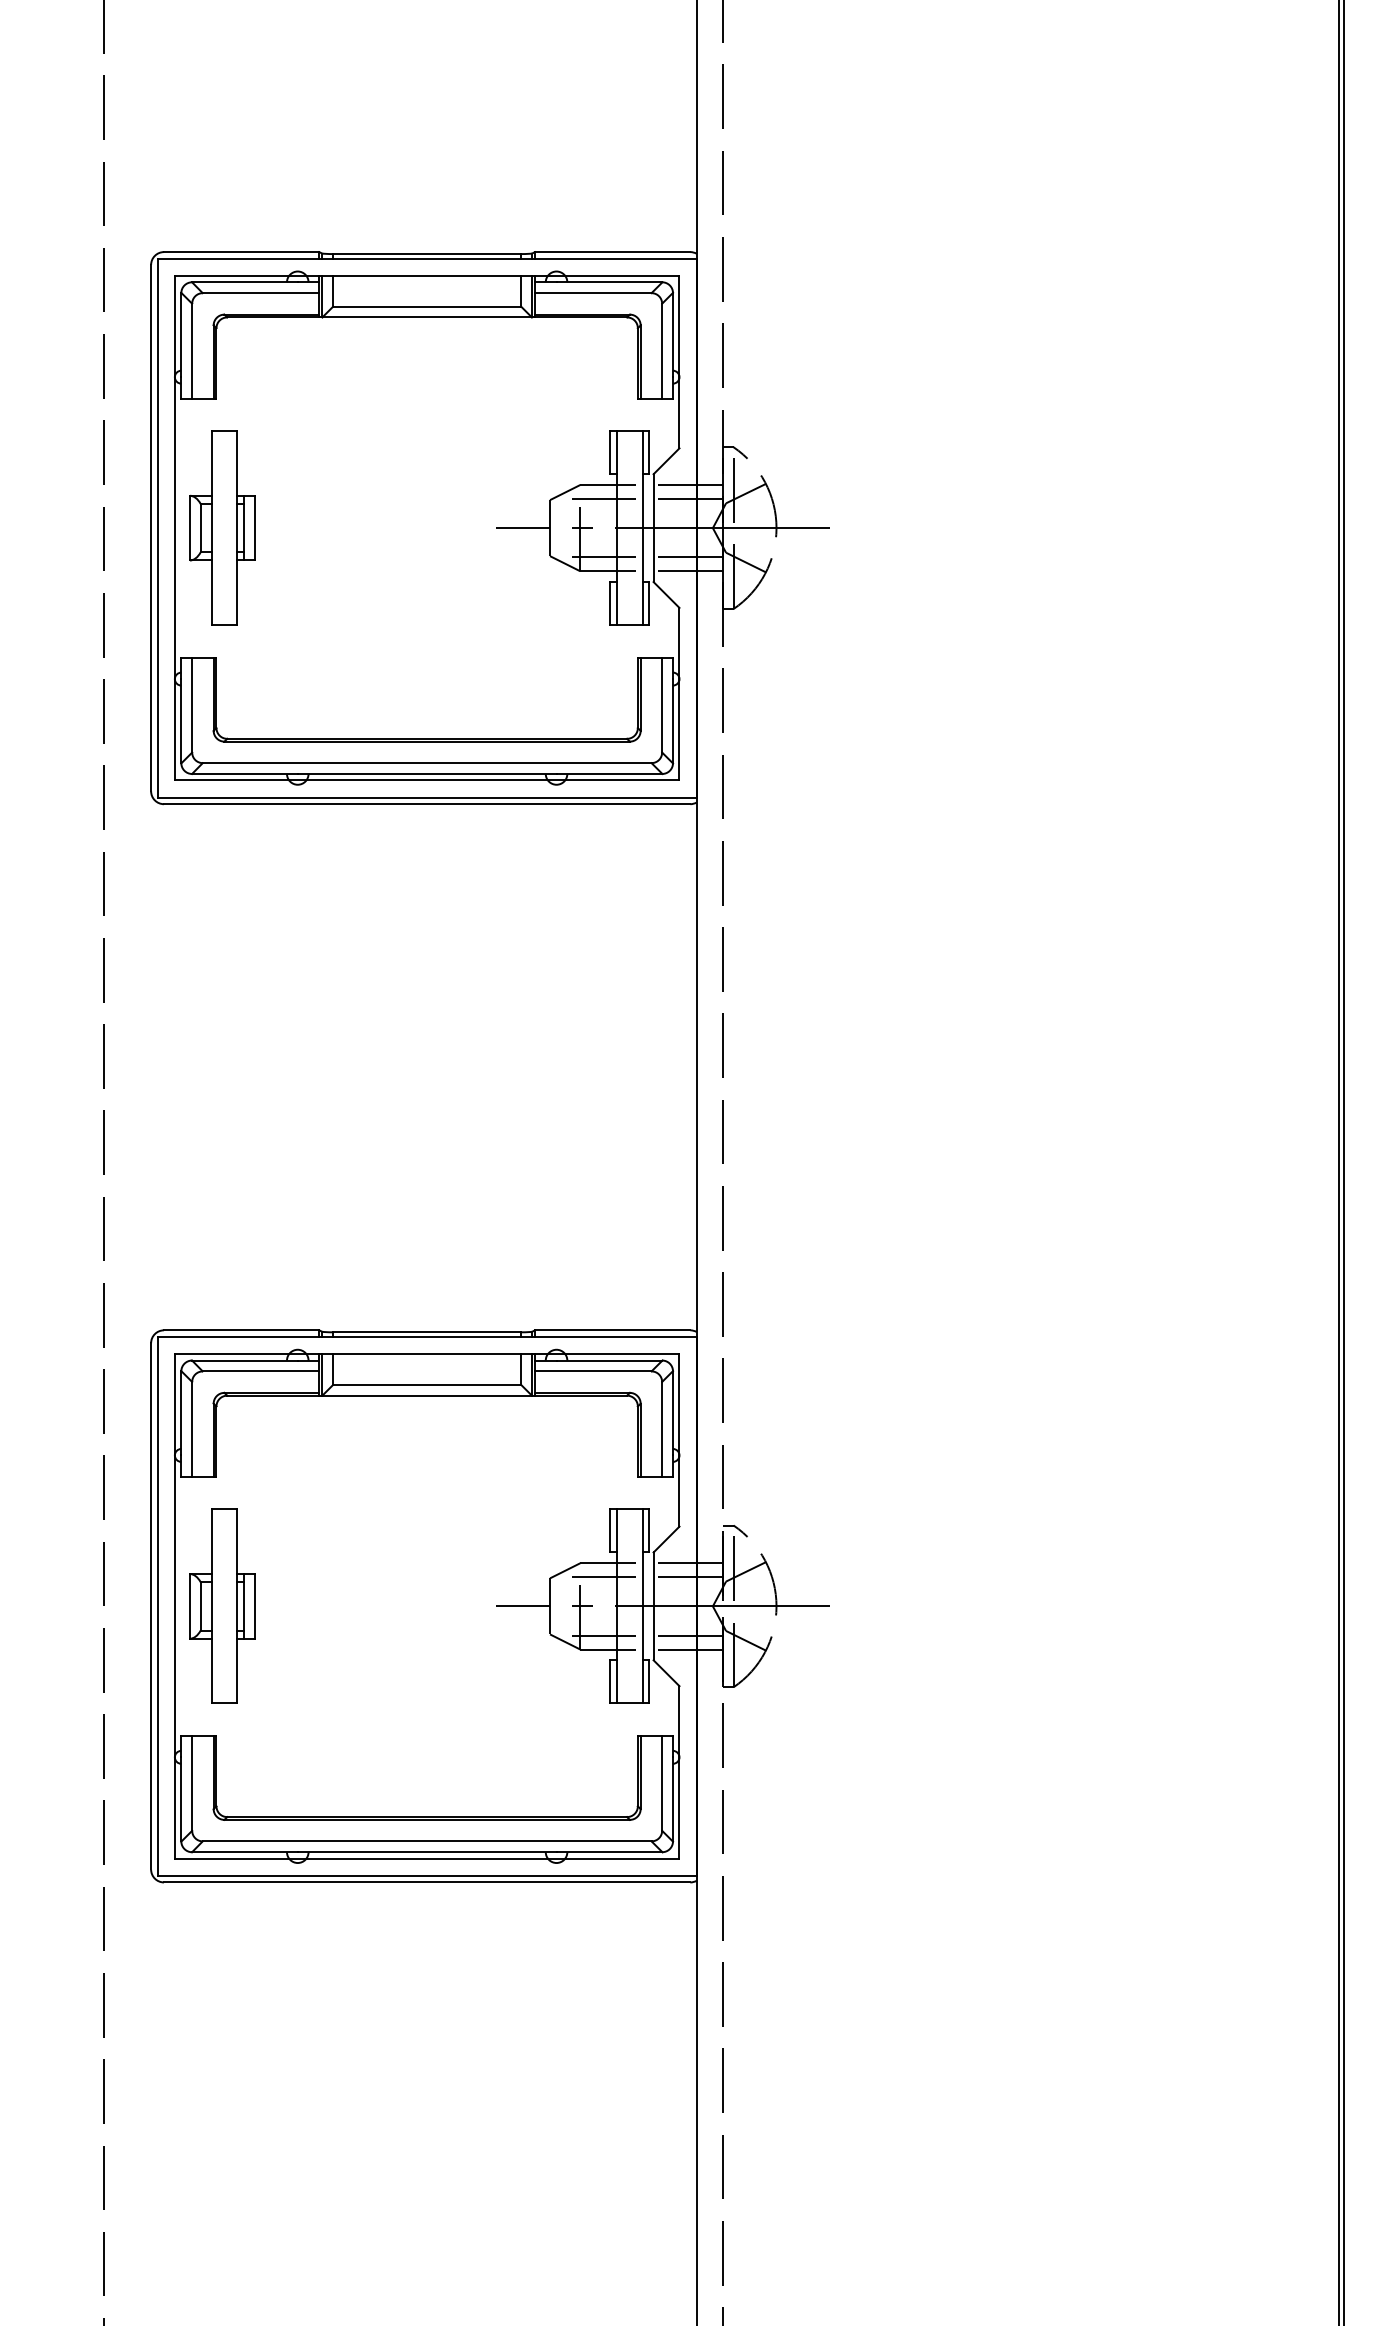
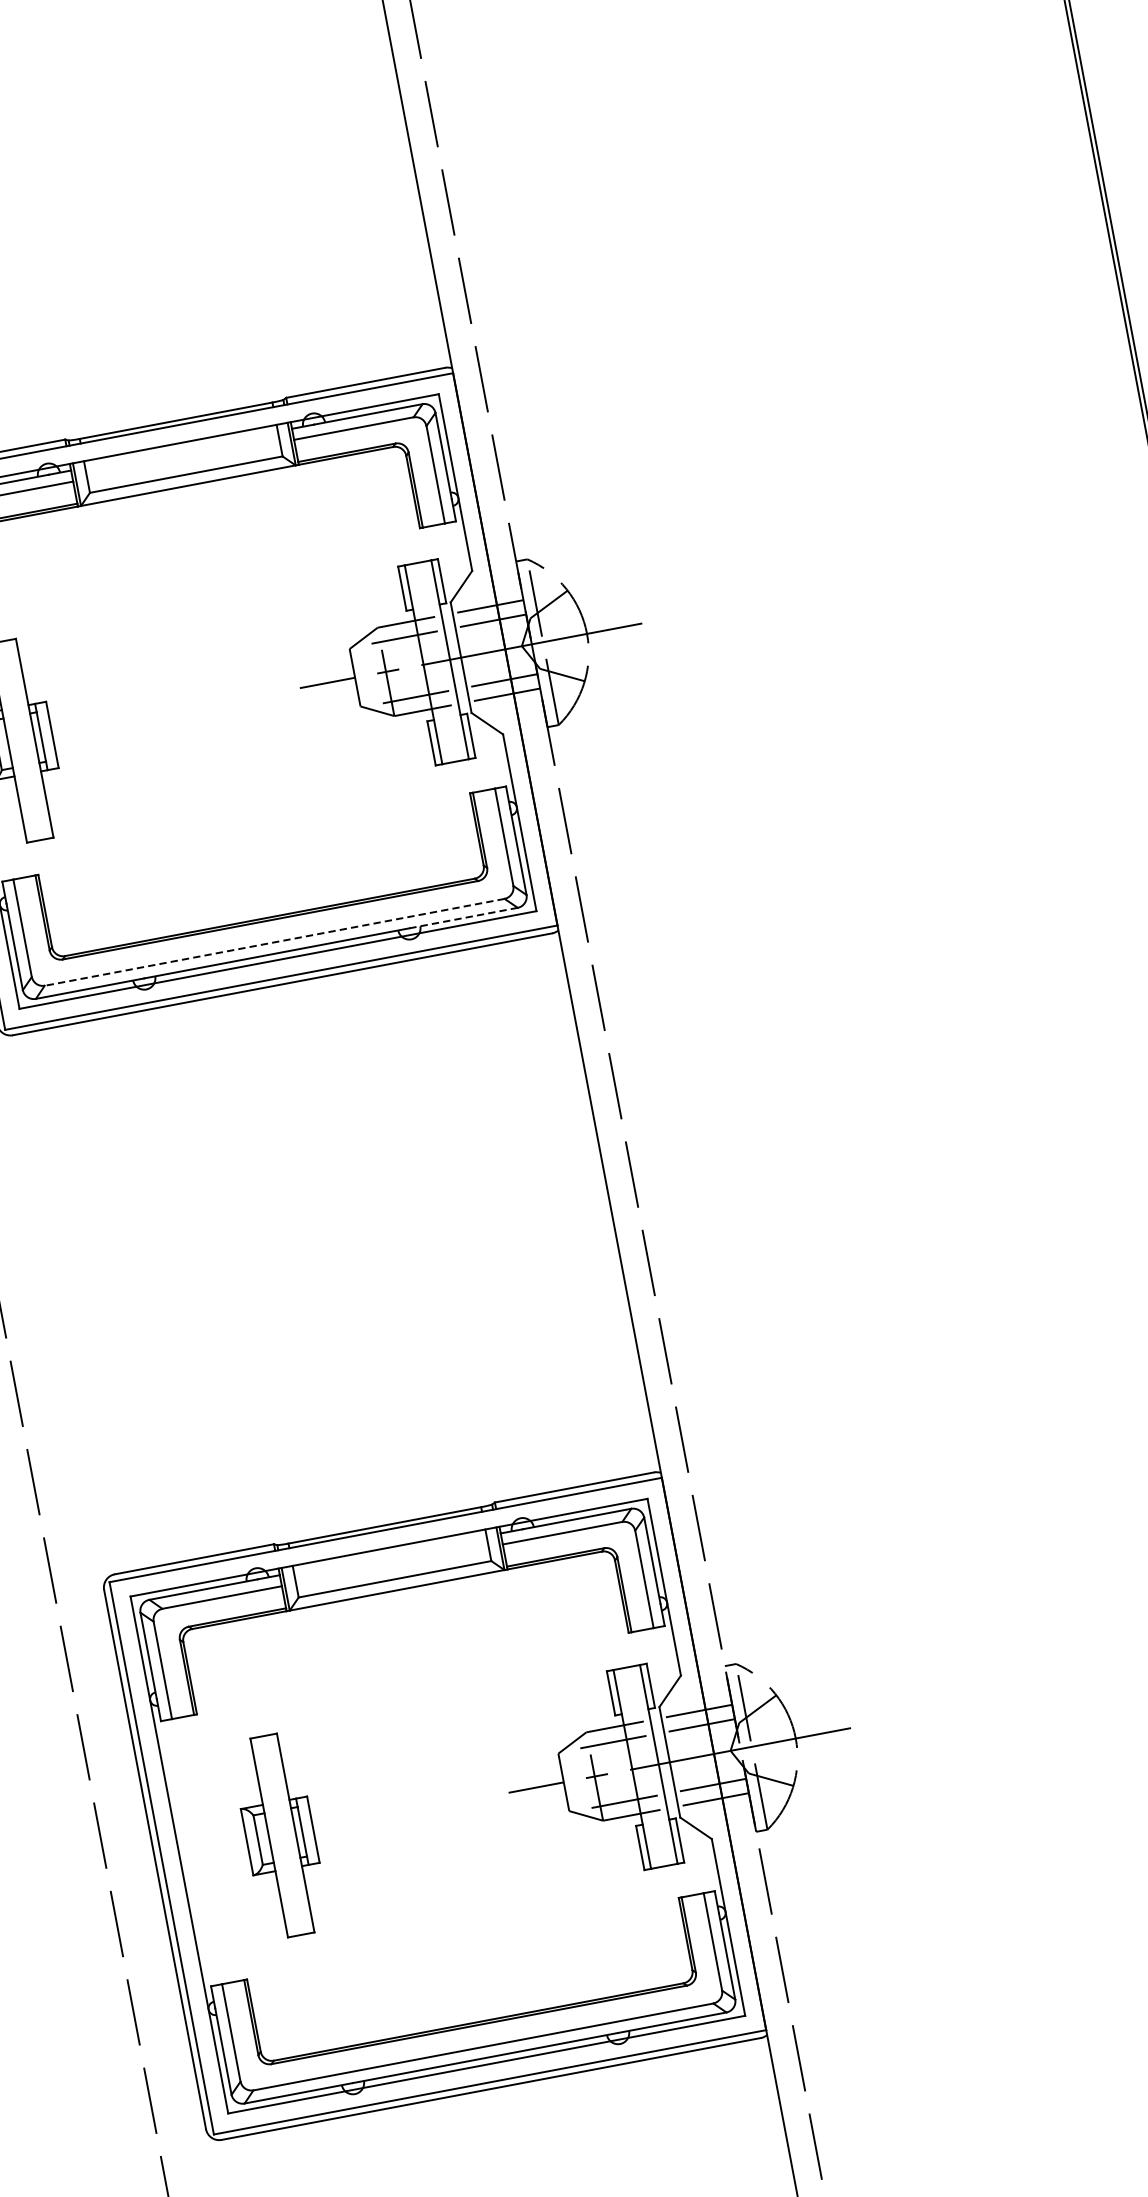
line: (426, 763) -> (274, 942), solid -> dashed
line: (609, 773) -> (463, 917), solid -> dashed
part: (222, 1605) -> (280, 1835), moved

